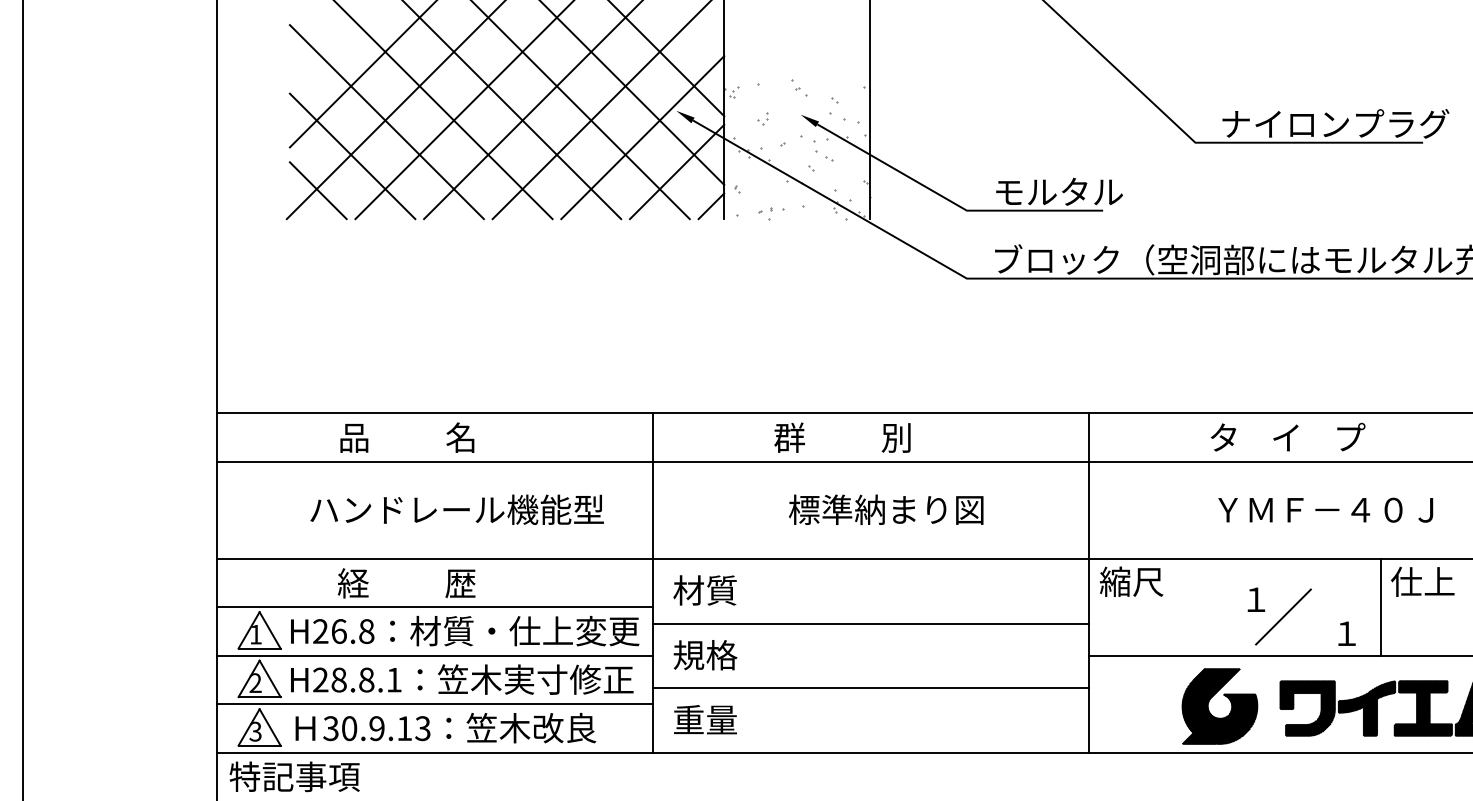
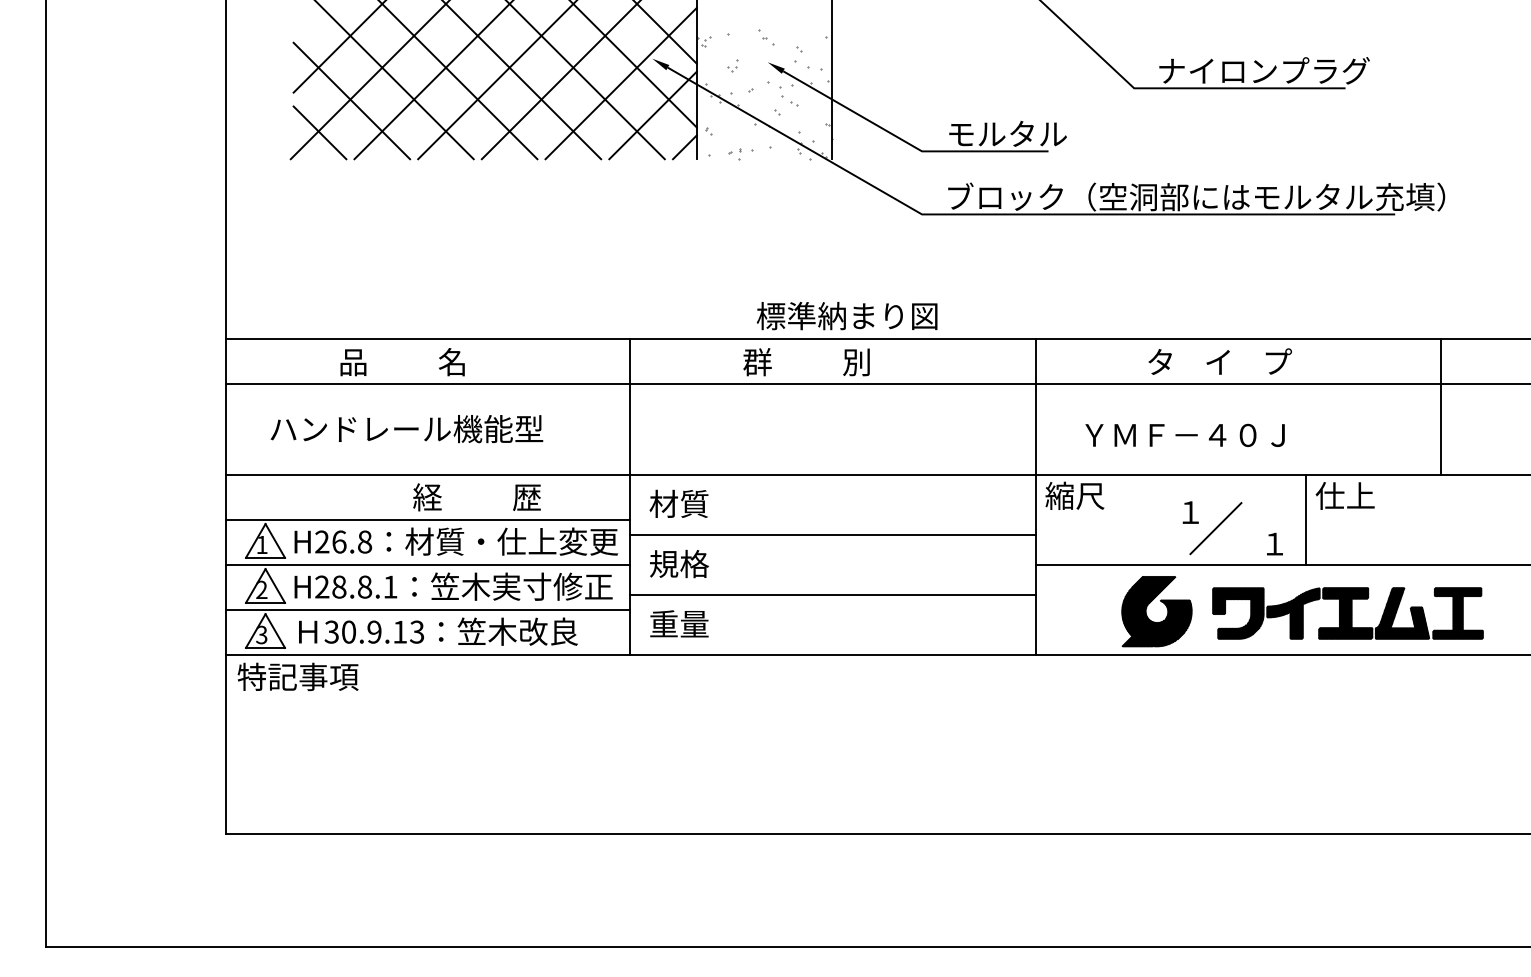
text: (1325, 509) -> (1184, 434), moved
text: (456, 510) -> (406, 429), moved
text: (885, 510) -> (846, 316), moved
text: (406, 583) -> (476, 497), moved

